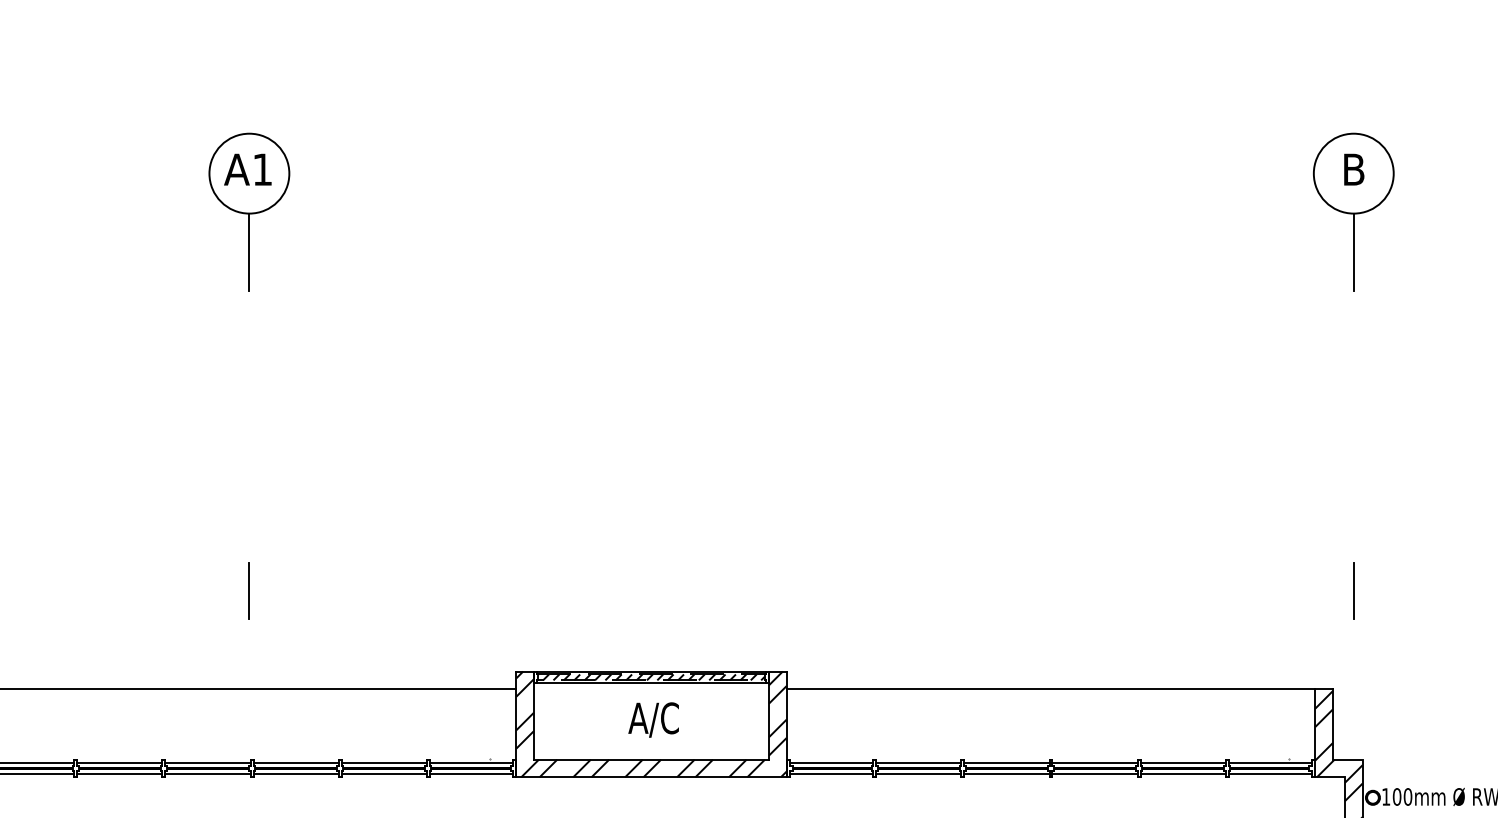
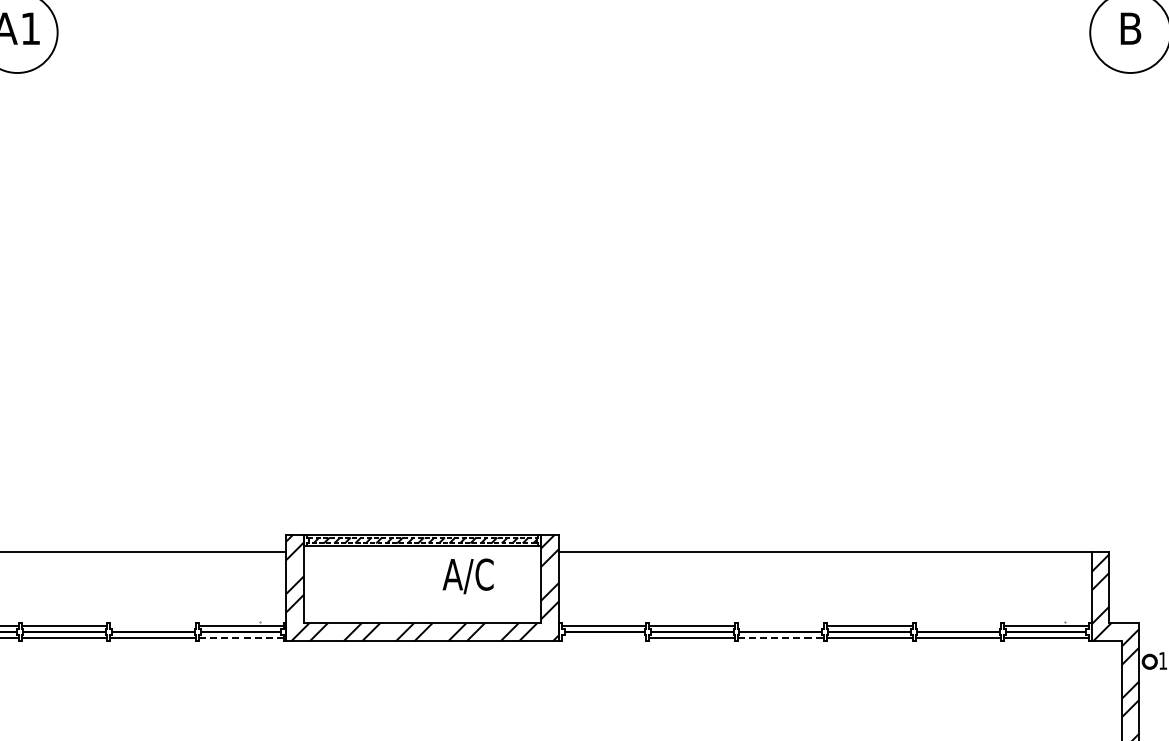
line: (249, 252) -> (17, 112), removed
line: (1353, 252) -> (1130, 112), removed
line: (1353, 590) -> (1130, 452), removed
line: (249, 591) -> (17, 453), removed
text: (653, 719) -> (468, 575), moved
line: (383, 762) -> (152, 626), removed
line: (1006, 762) -> (780, 626), removed
line: (1182, 762) -> (957, 626), removed
line: (471, 774) -> (241, 638), solid -> dashed
line: (831, 774) -> (604, 638), removed
line: (1006, 774) -> (780, 638), solid -> dashed

